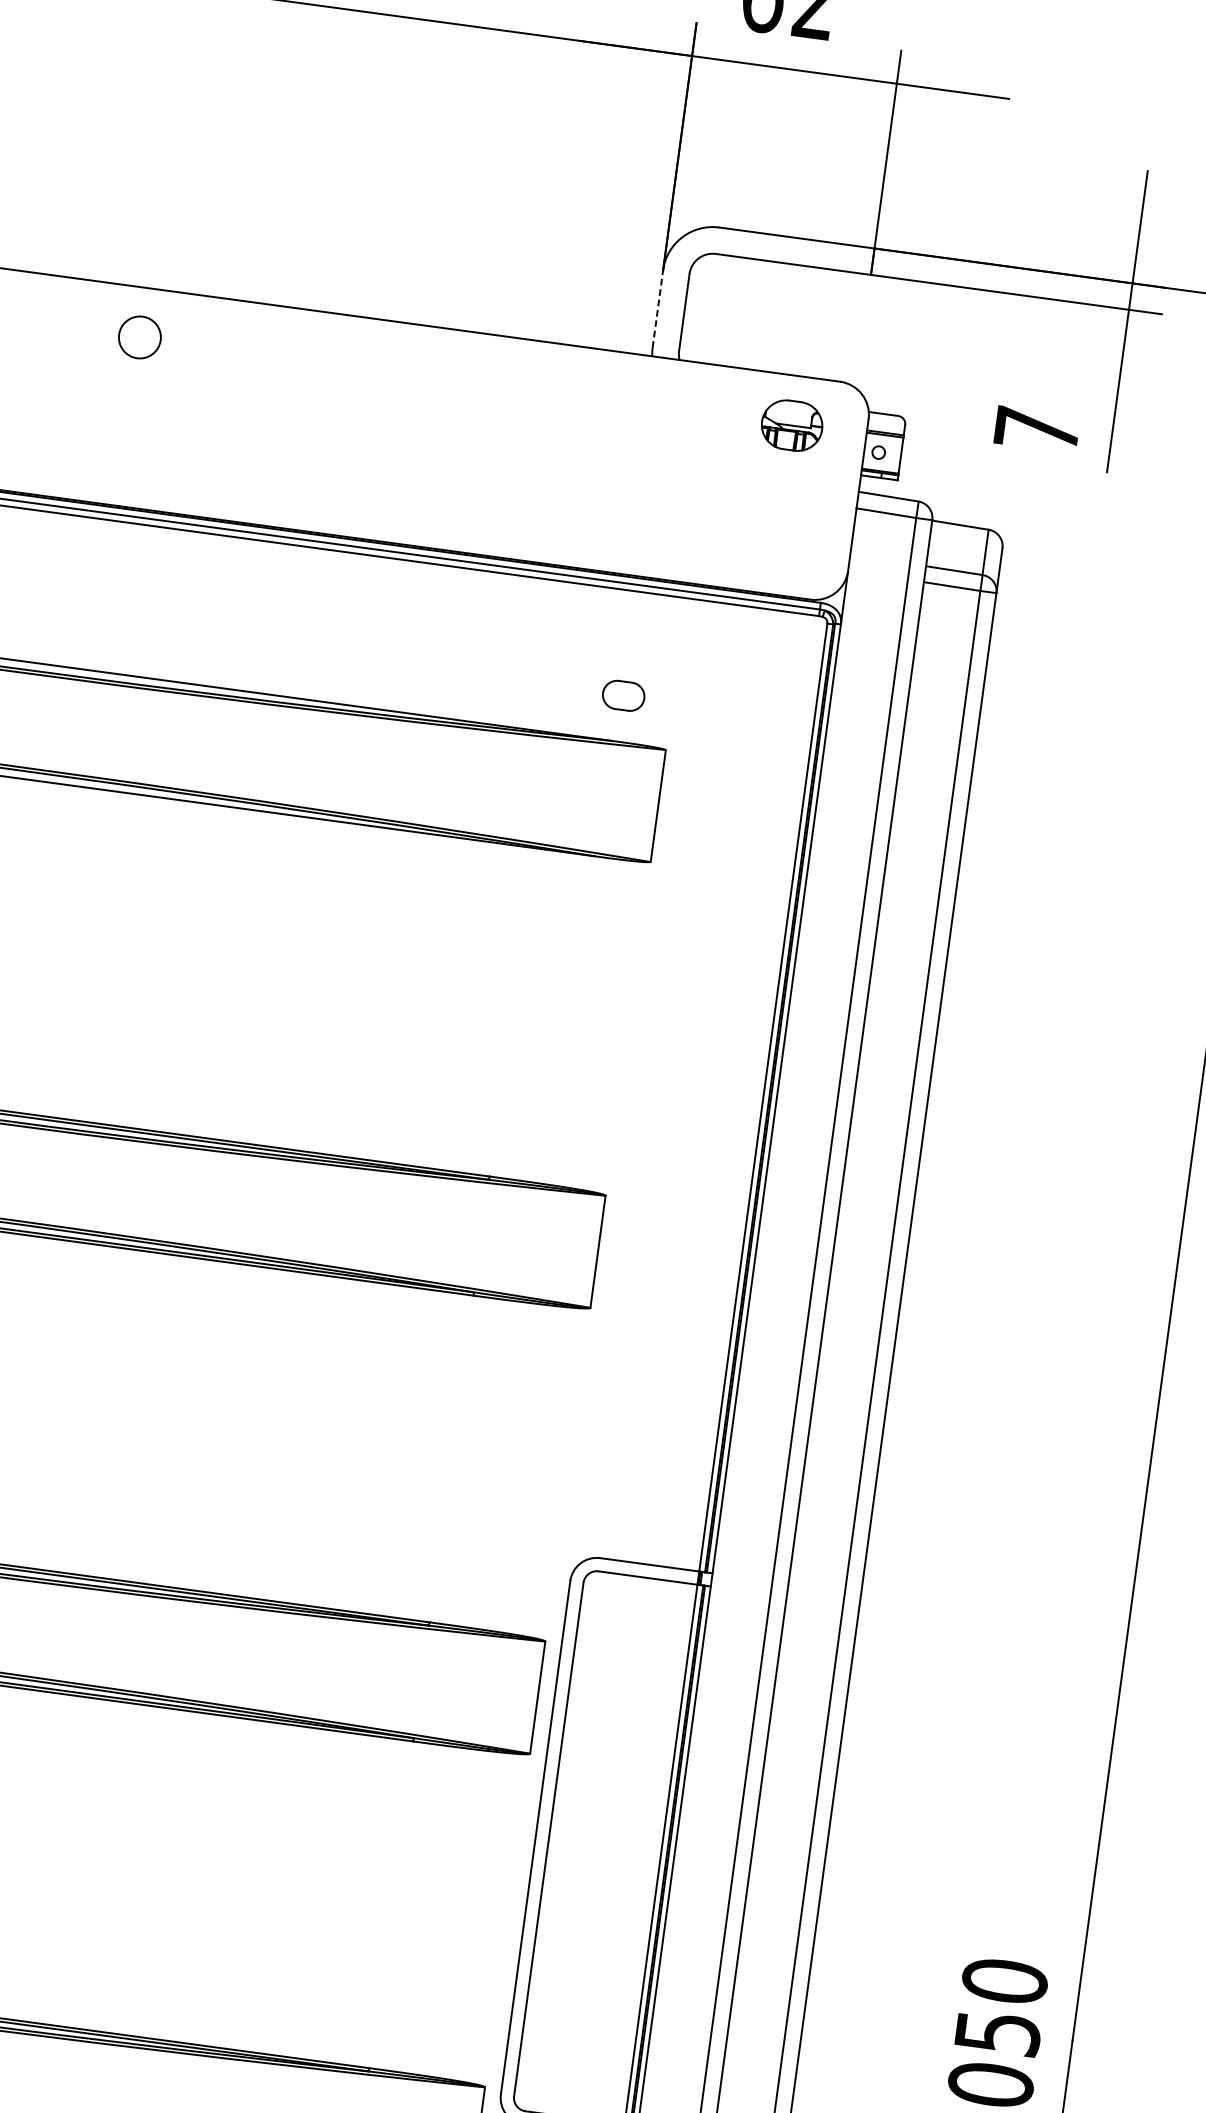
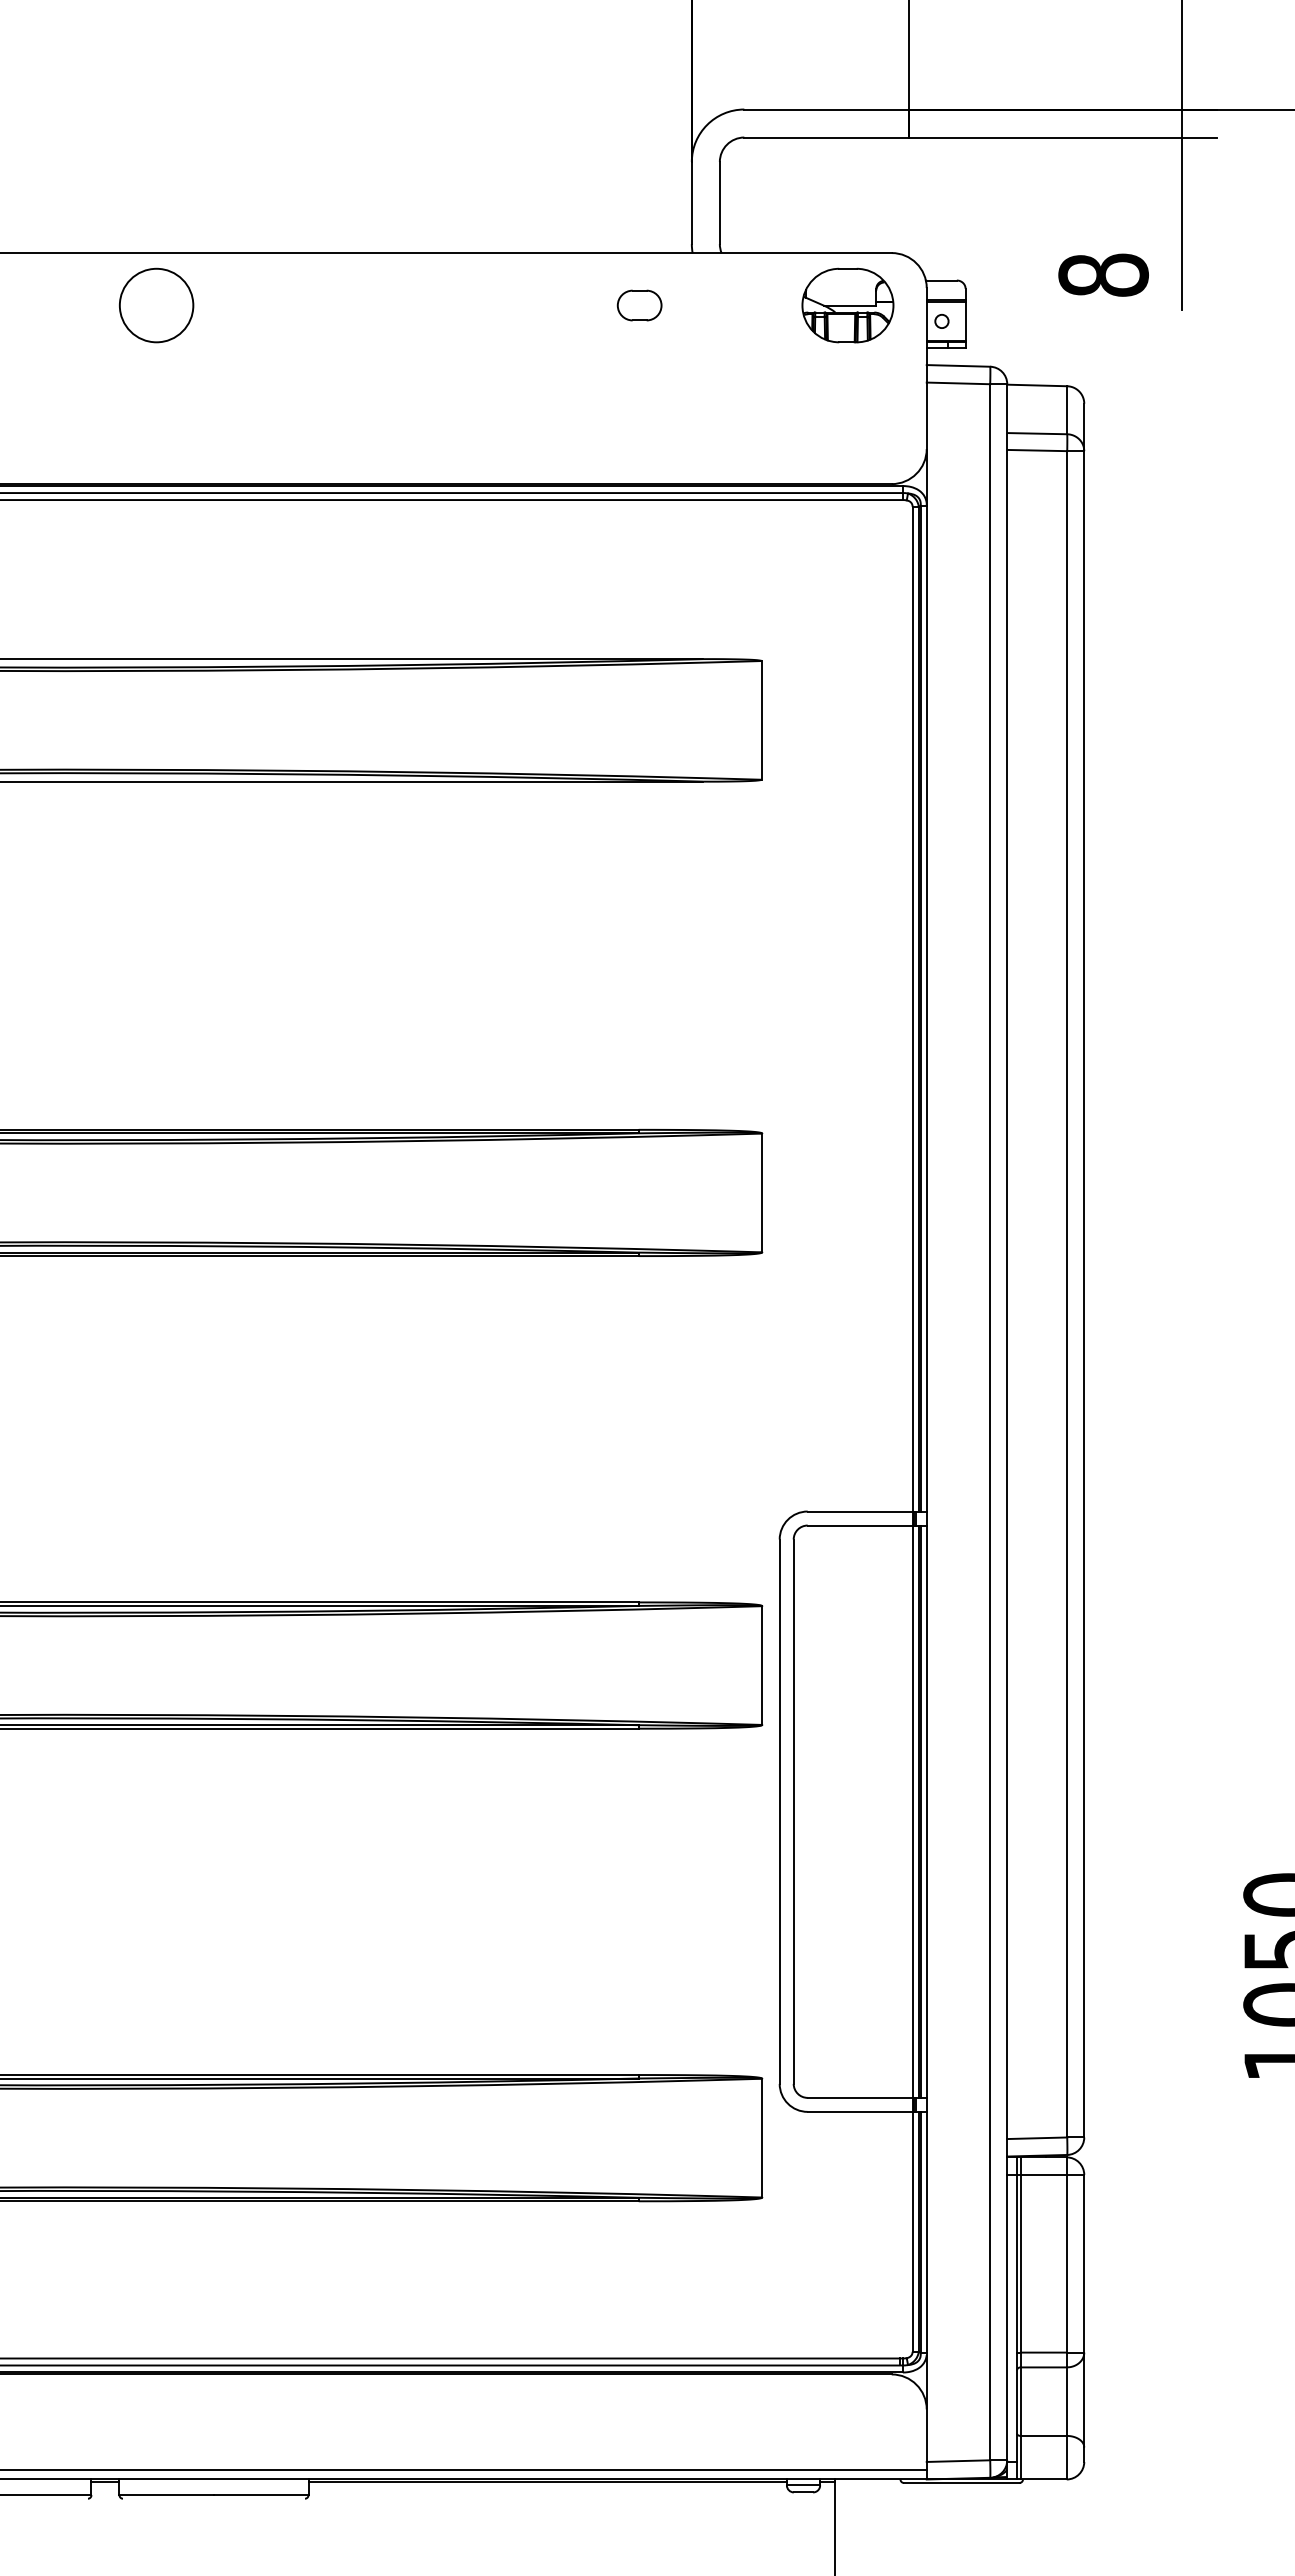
line: (657, 308) -> (691, 202), dashed -> solid
circle: (139, 337) -> (156, 305), size x1.67
part: (791, 425) -> (847, 305), size x1.43
text: (1037, 428) -> (1103, 274), 7 -> 8
part: (623, 695) -> (639, 305), moved

